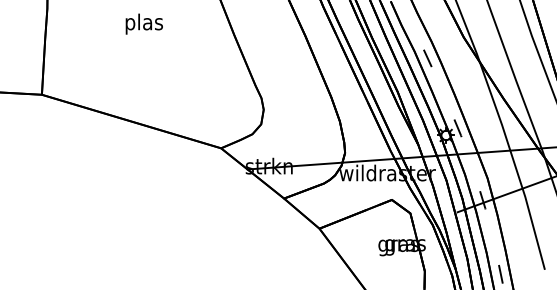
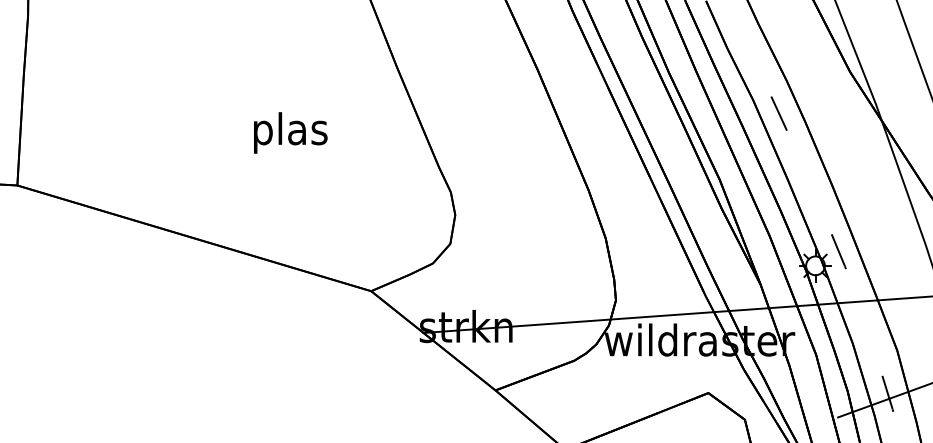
text: (143, 23) -> (288, 131), moved

